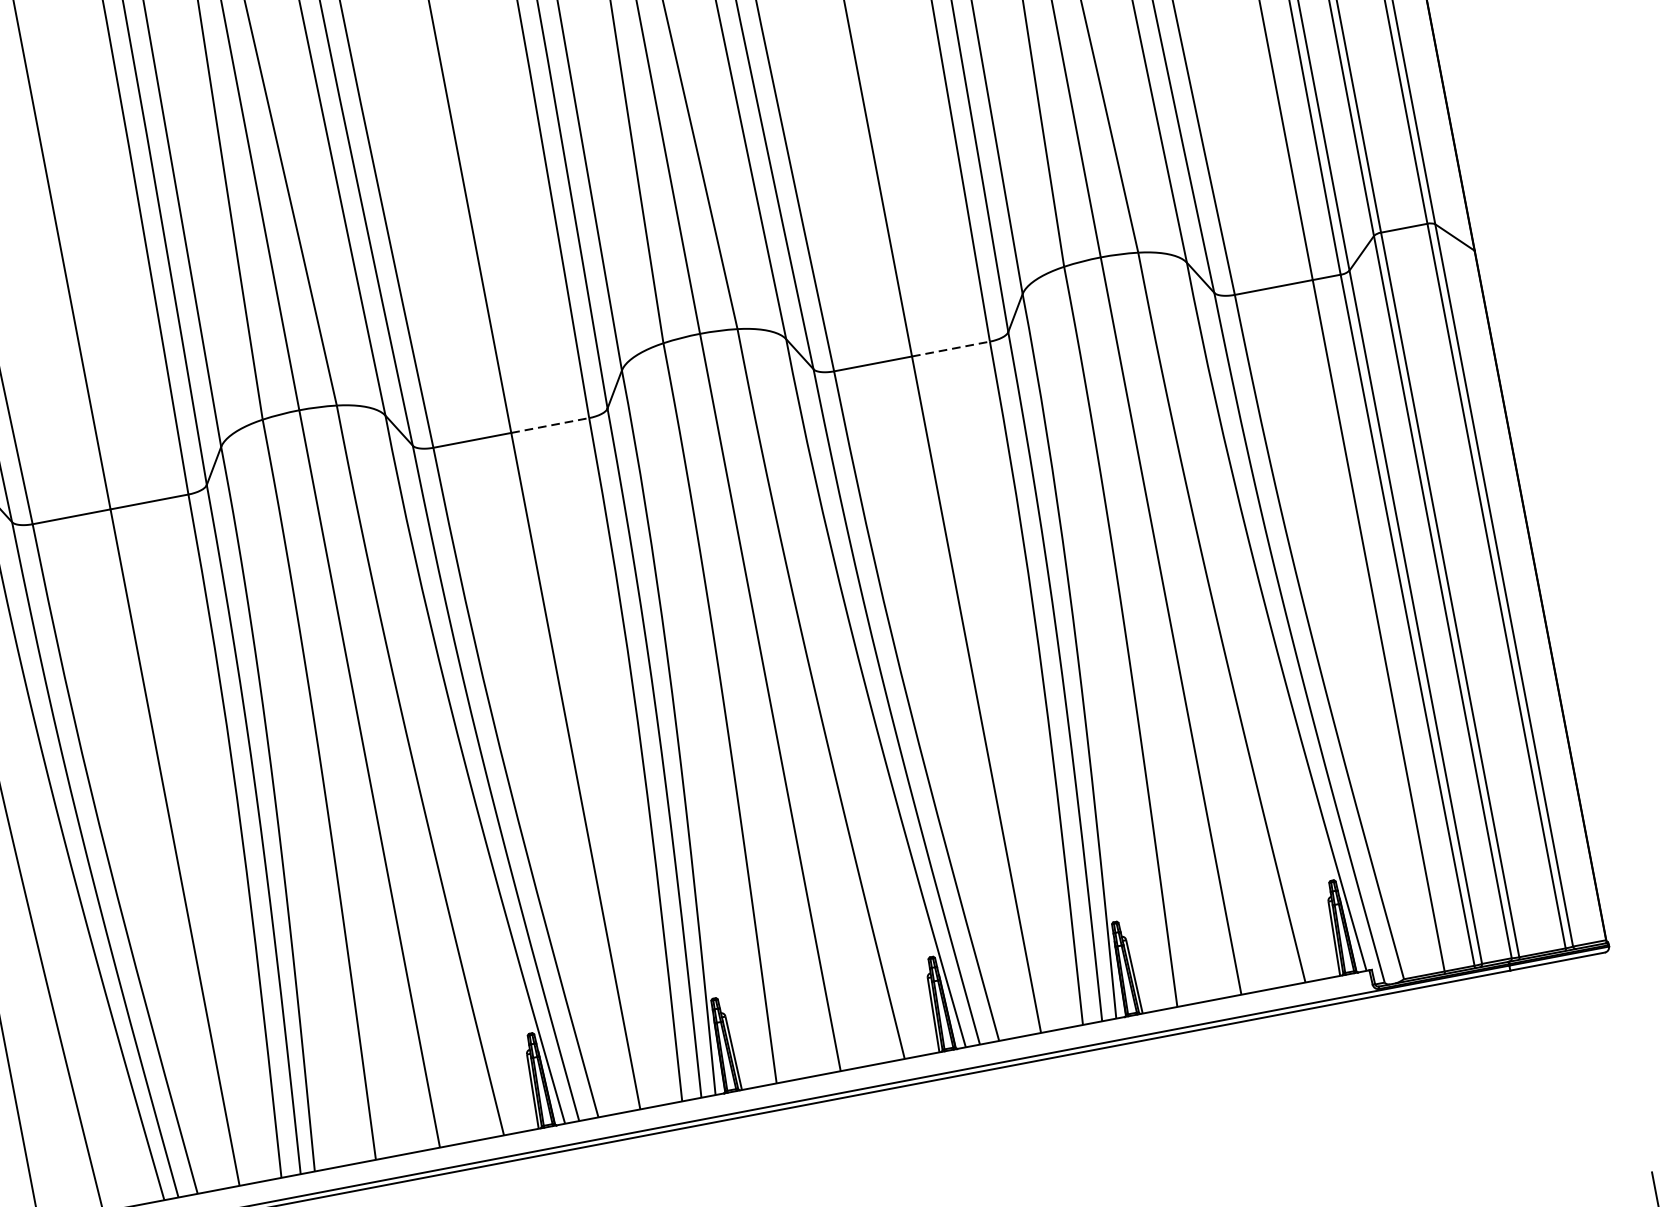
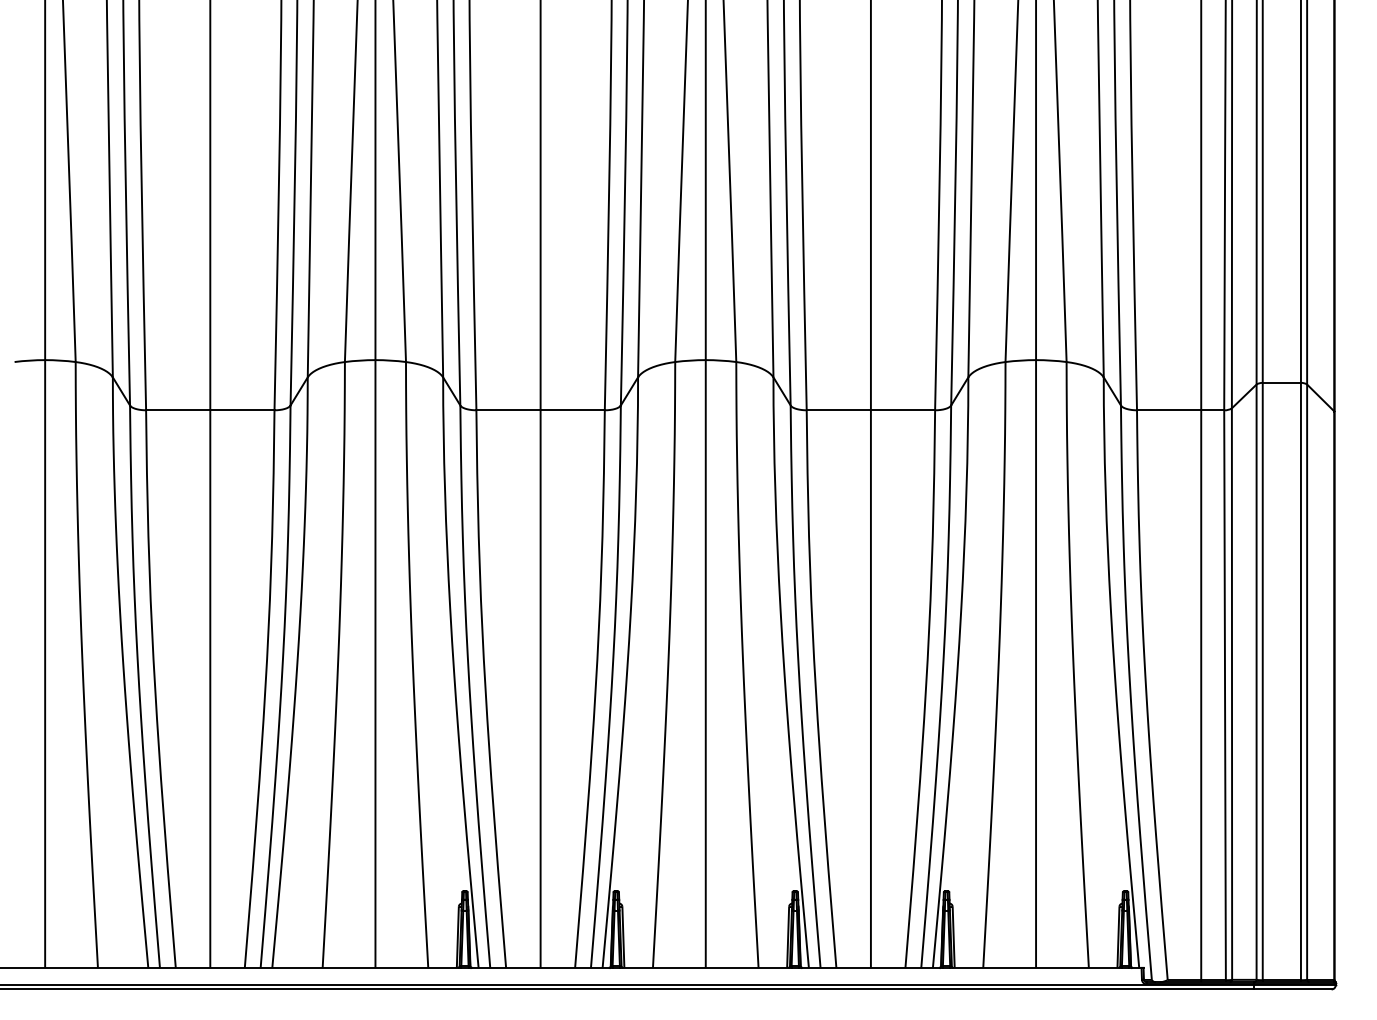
line: (951, 349) -> (903, 410), dashed -> solid
line: (551, 425) -> (573, 410), dashed -> solid

